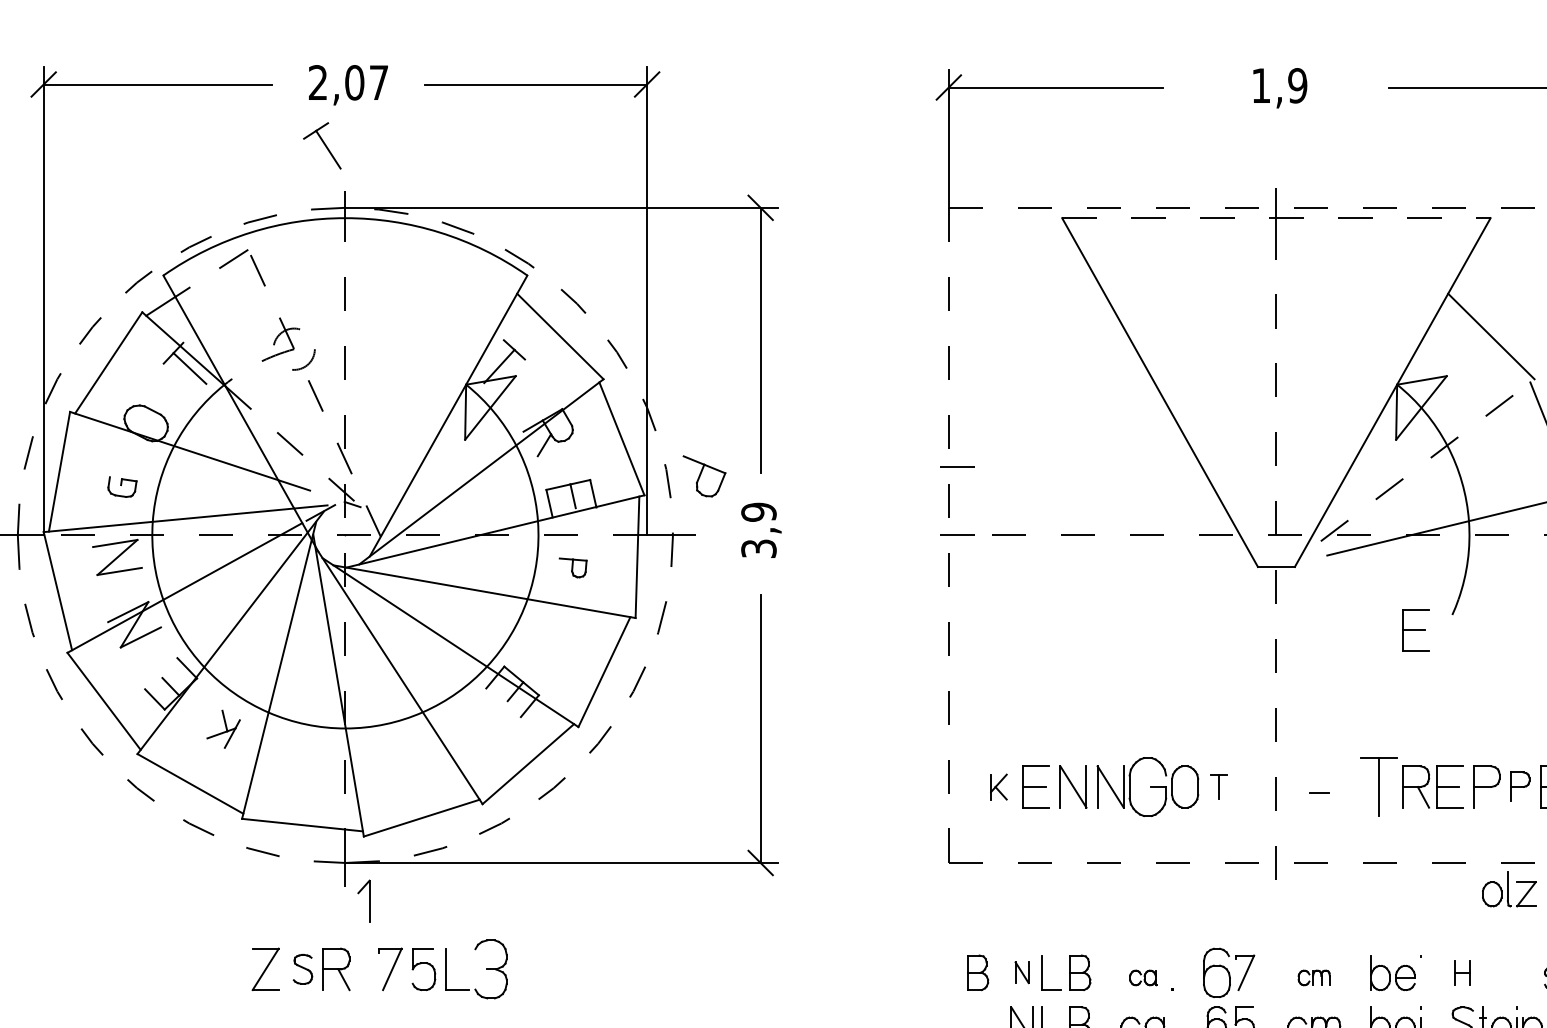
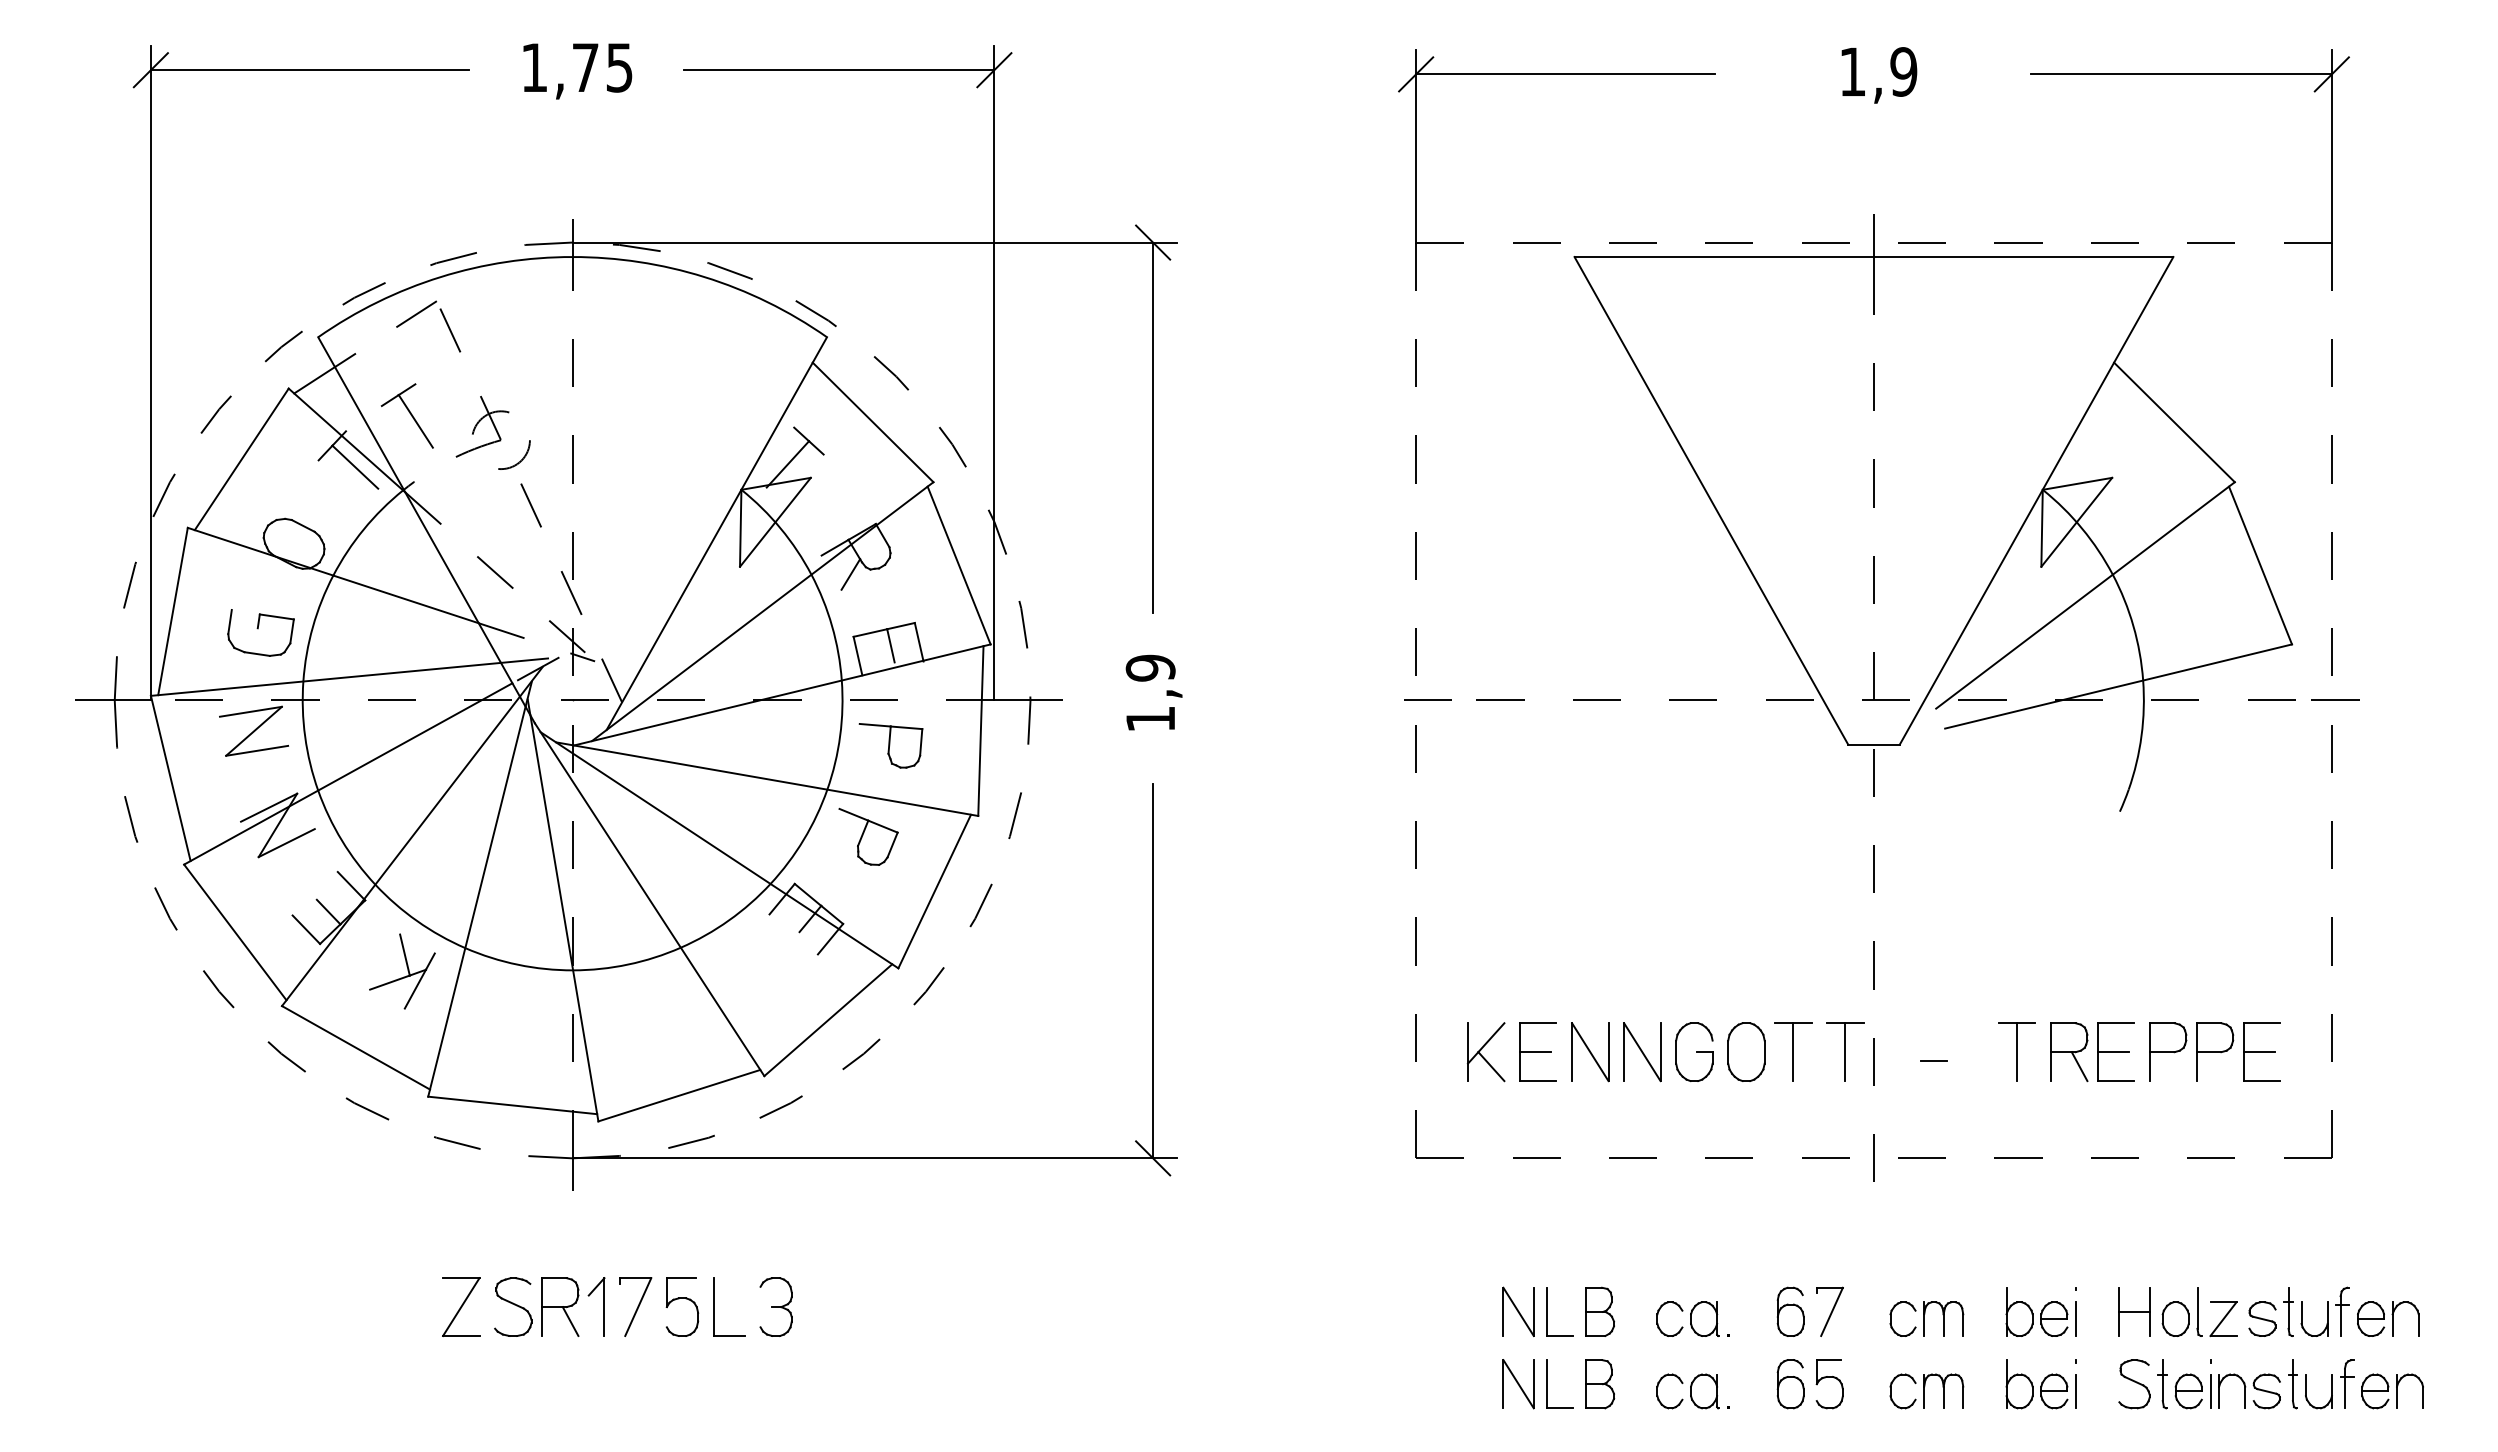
text: (348, 82) -> (576, 67), 2,07 -> 1,75
part: (321, 145) -> (406, 415), moved
line: (1276, 218) -> (1874, 257), dashed -> solid
line: (1427, 460) -> (2085, 595), dashed -> solid
line: (956, 466) -> (1427, 604), removed
part: (704, 476) -> (868, 836), moved
part: (122, 486) -> (260, 632), size x1.67
text: (758, 549) -> (1150, 719), 3,9 -> 1,9
part: (572, 567) -> (890, 745), size x1.67
part: (1415, 629) -> (2068, 832), removed
part: (223, 729) -> (402, 971), size x1.43
part: (1147, 786) -> (1694, 1051), size x0.71
part: (1218, 786) -> (1793, 1051), size x1.67
part: (1256, 786) -> (1845, 1051), added
part: (1378, 786) -> (2016, 1051), size x0.71
part: (1520, 786) -> (2215, 1051), size x1.43
part: (998, 787) -> (1485, 1052), size x1.67
part: (1509, 889) -> (2199, 1312), moved
part: (368, 901) -> (603, 1306), moved
part: (303, 968) -> (513, 1306), size x1.43
part: (490, 968) -> (775, 1306), size x0.71
part: (977, 972) -> (1456, 1311), removed
part: (1022, 972) -> (1518, 1311), size x1.67
part: (1216, 972) -> (1790, 1311), size x0.71
part: (1462, 972) -> (2134, 1311), size x1.43
part: (1142, 977) -> (1687, 1318), size x1.67
part: (1313, 977) -> (1926, 1318), size x1.67
line: (1421, 977) -> (2076, 1318), added

